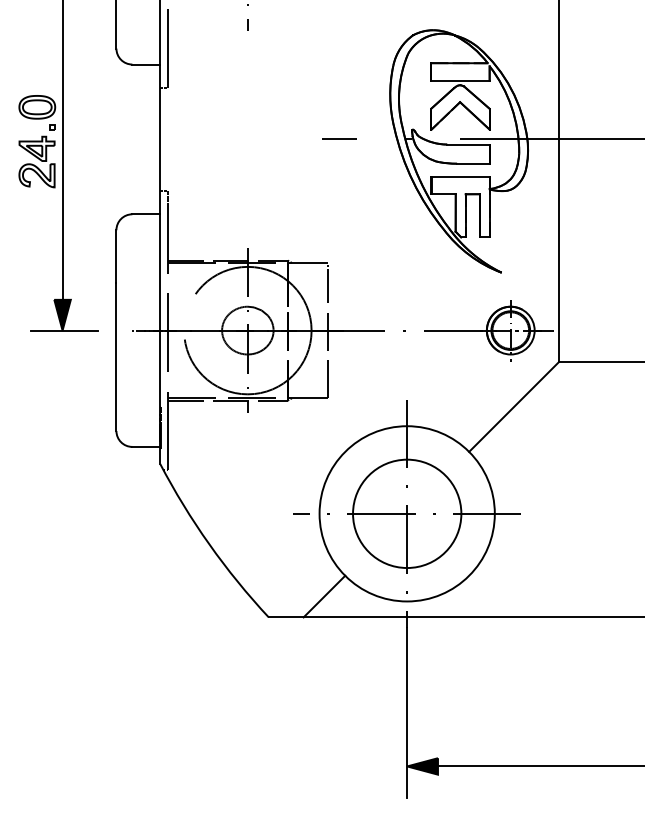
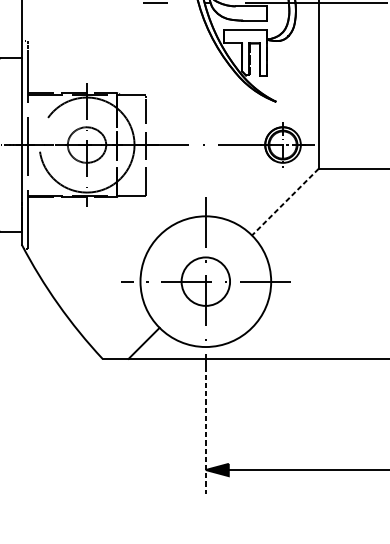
line: (513, 407) -> (285, 202), solid -> dashed
circle: (407, 513) -> (206, 281), size x0.6
line: (407, 713) -> (206, 430), solid -> dashed

